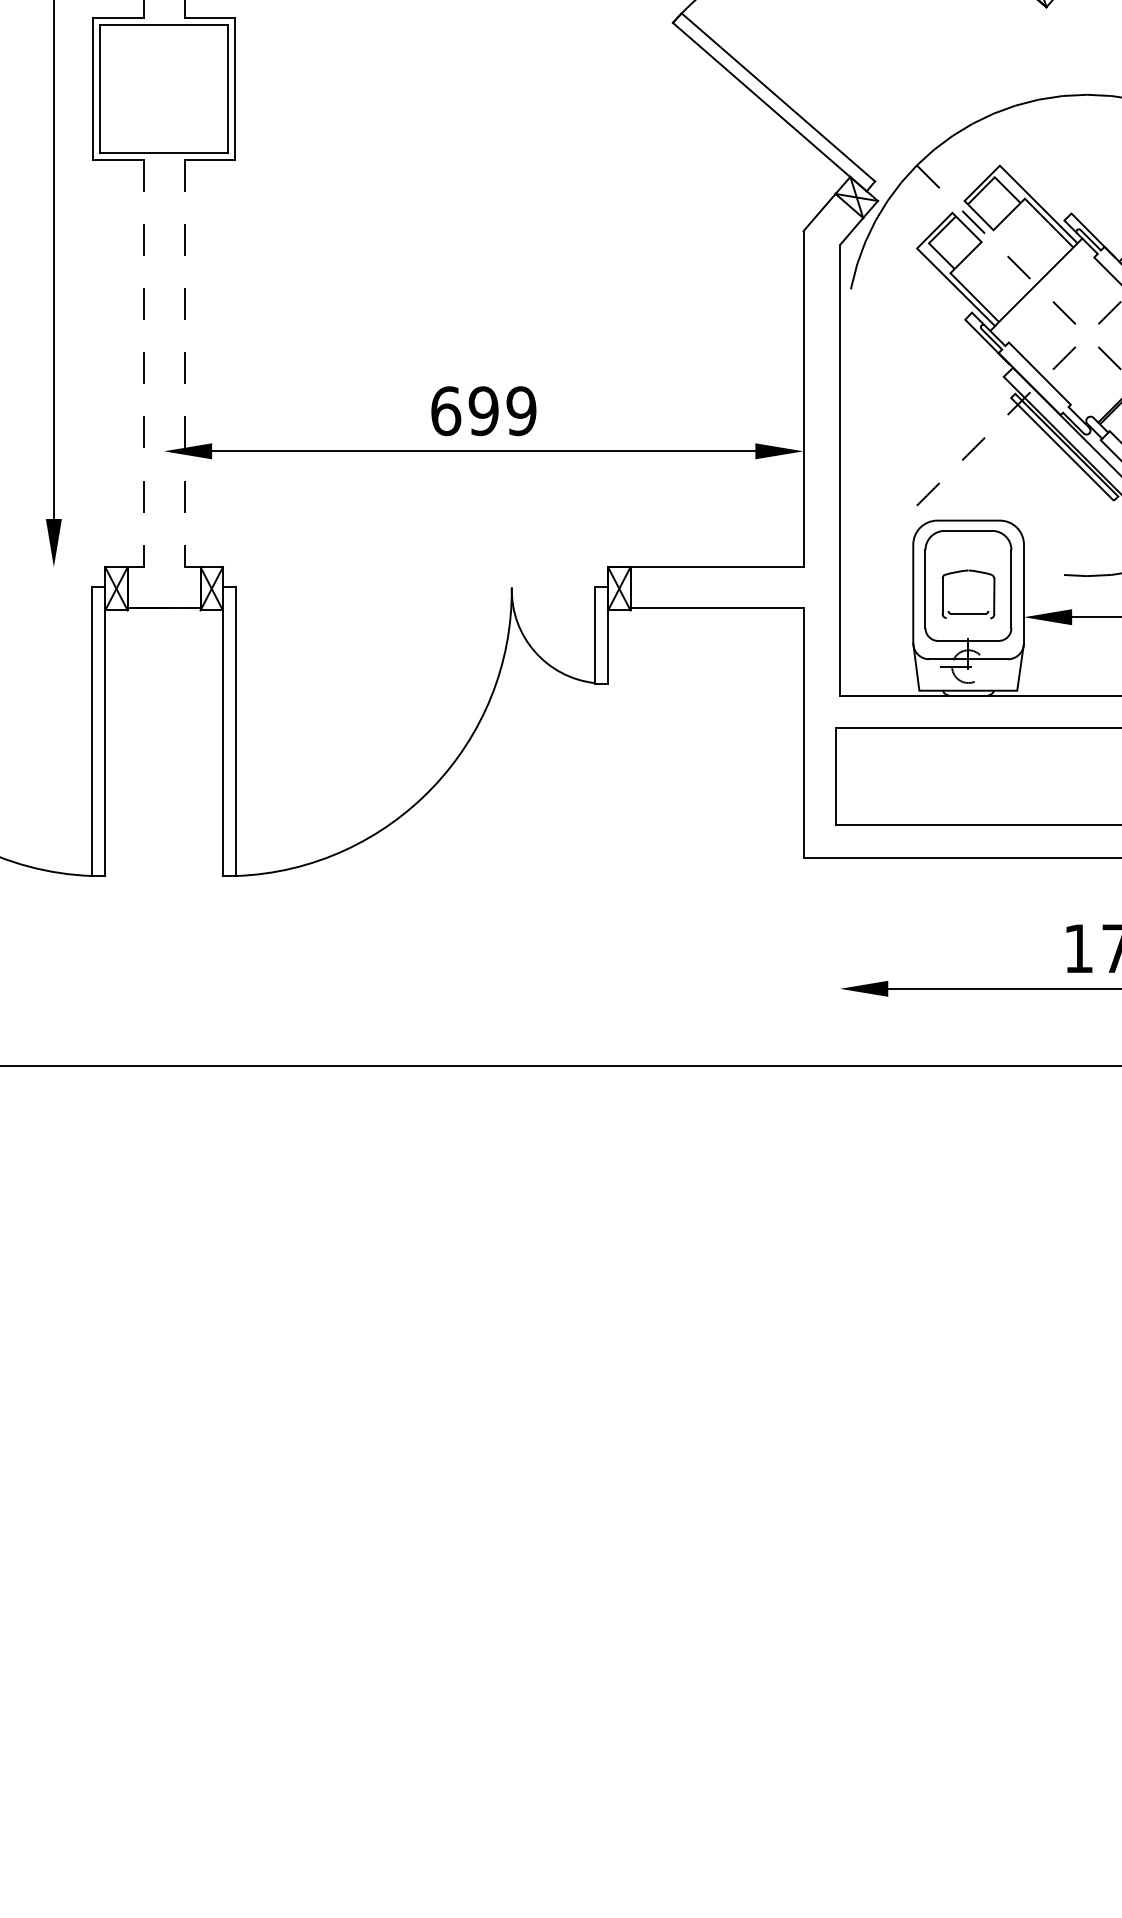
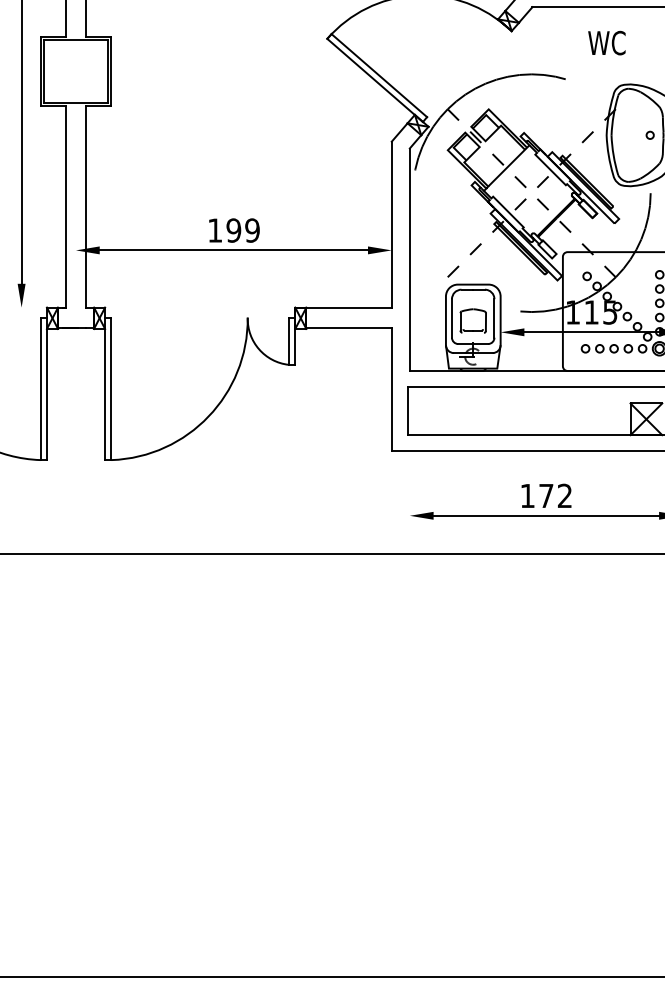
line: (142, 362) -> (65, 206), dashed -> solid
line: (185, 362) -> (86, 206), dashed -> solid
text: (446, 411) -> (215, 230), 699 -> 199

